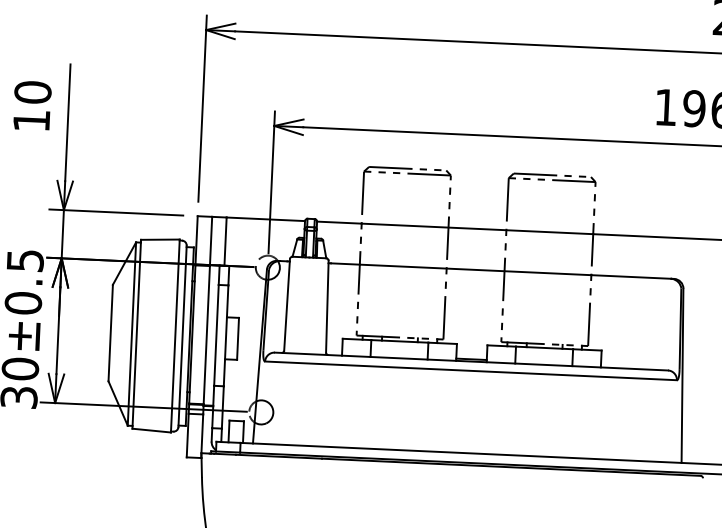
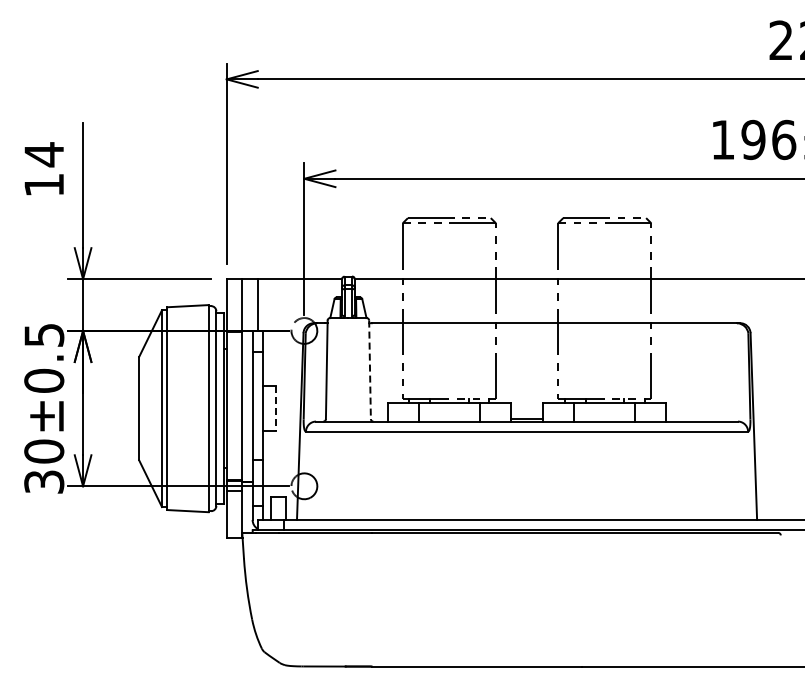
text: (33, 92) -> (44, 154), 10 -> 14
line: (327, 307) -> (370, 370), solid -> dashed
line: (237, 338) -> (275, 408), solid -> dashed

